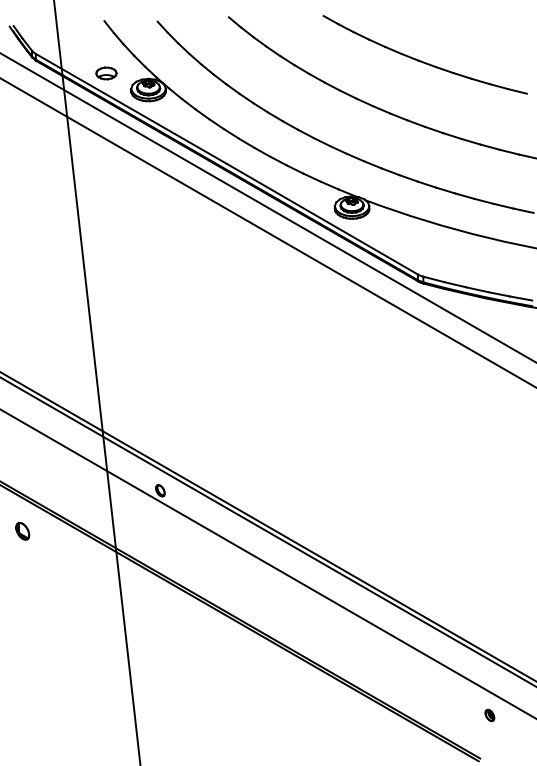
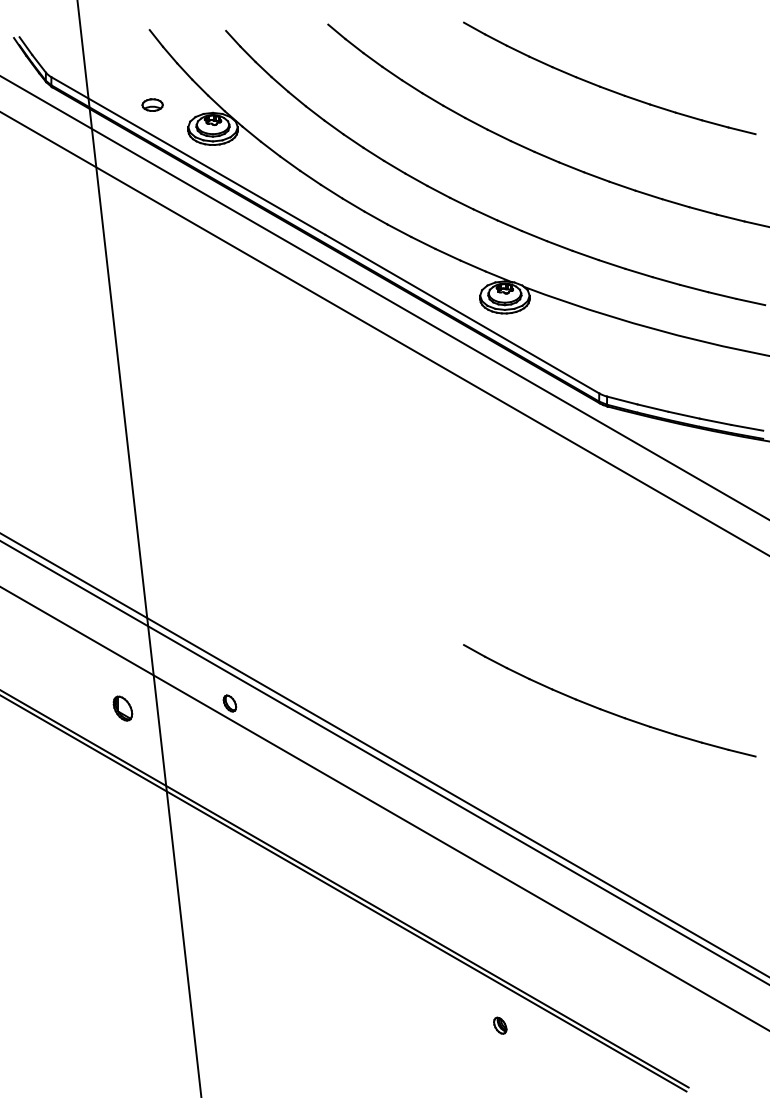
part: (106, 73) -> (152, 105), size x0.7
part: (421, 494) -> (604, 708), added
part: (22, 531) -> (122, 708), moved
part: (489, 714) -> (499, 1024), moved

